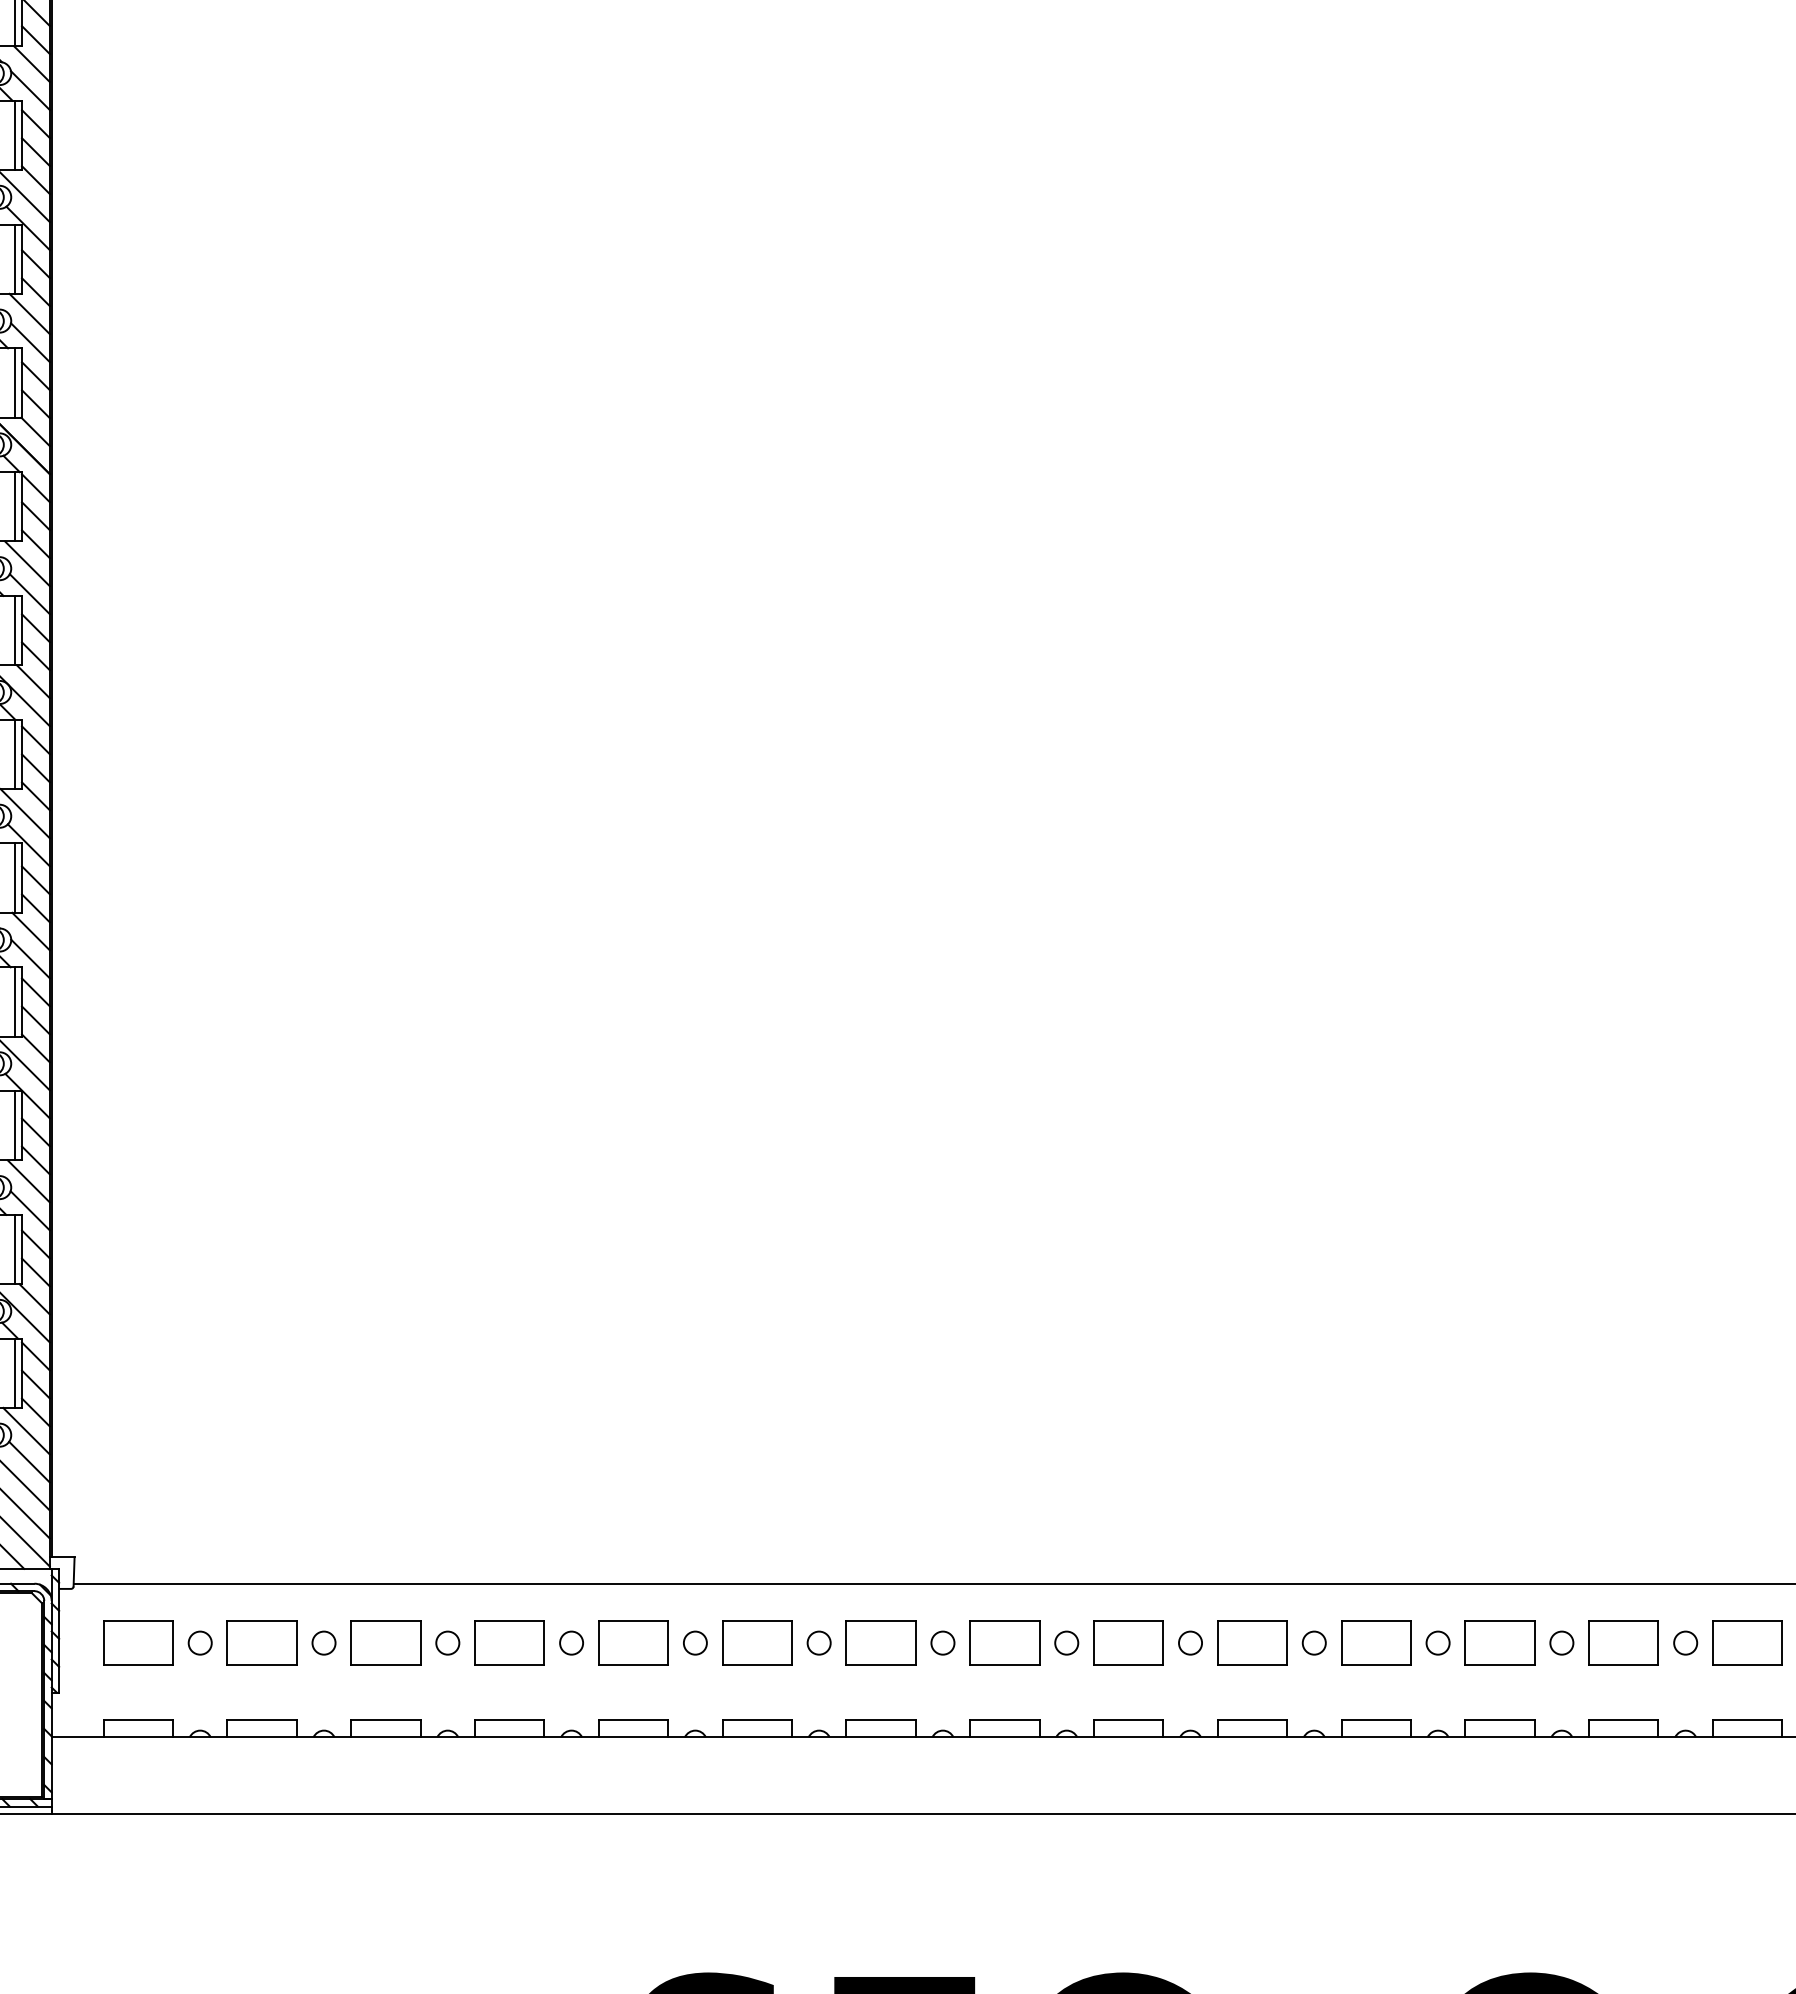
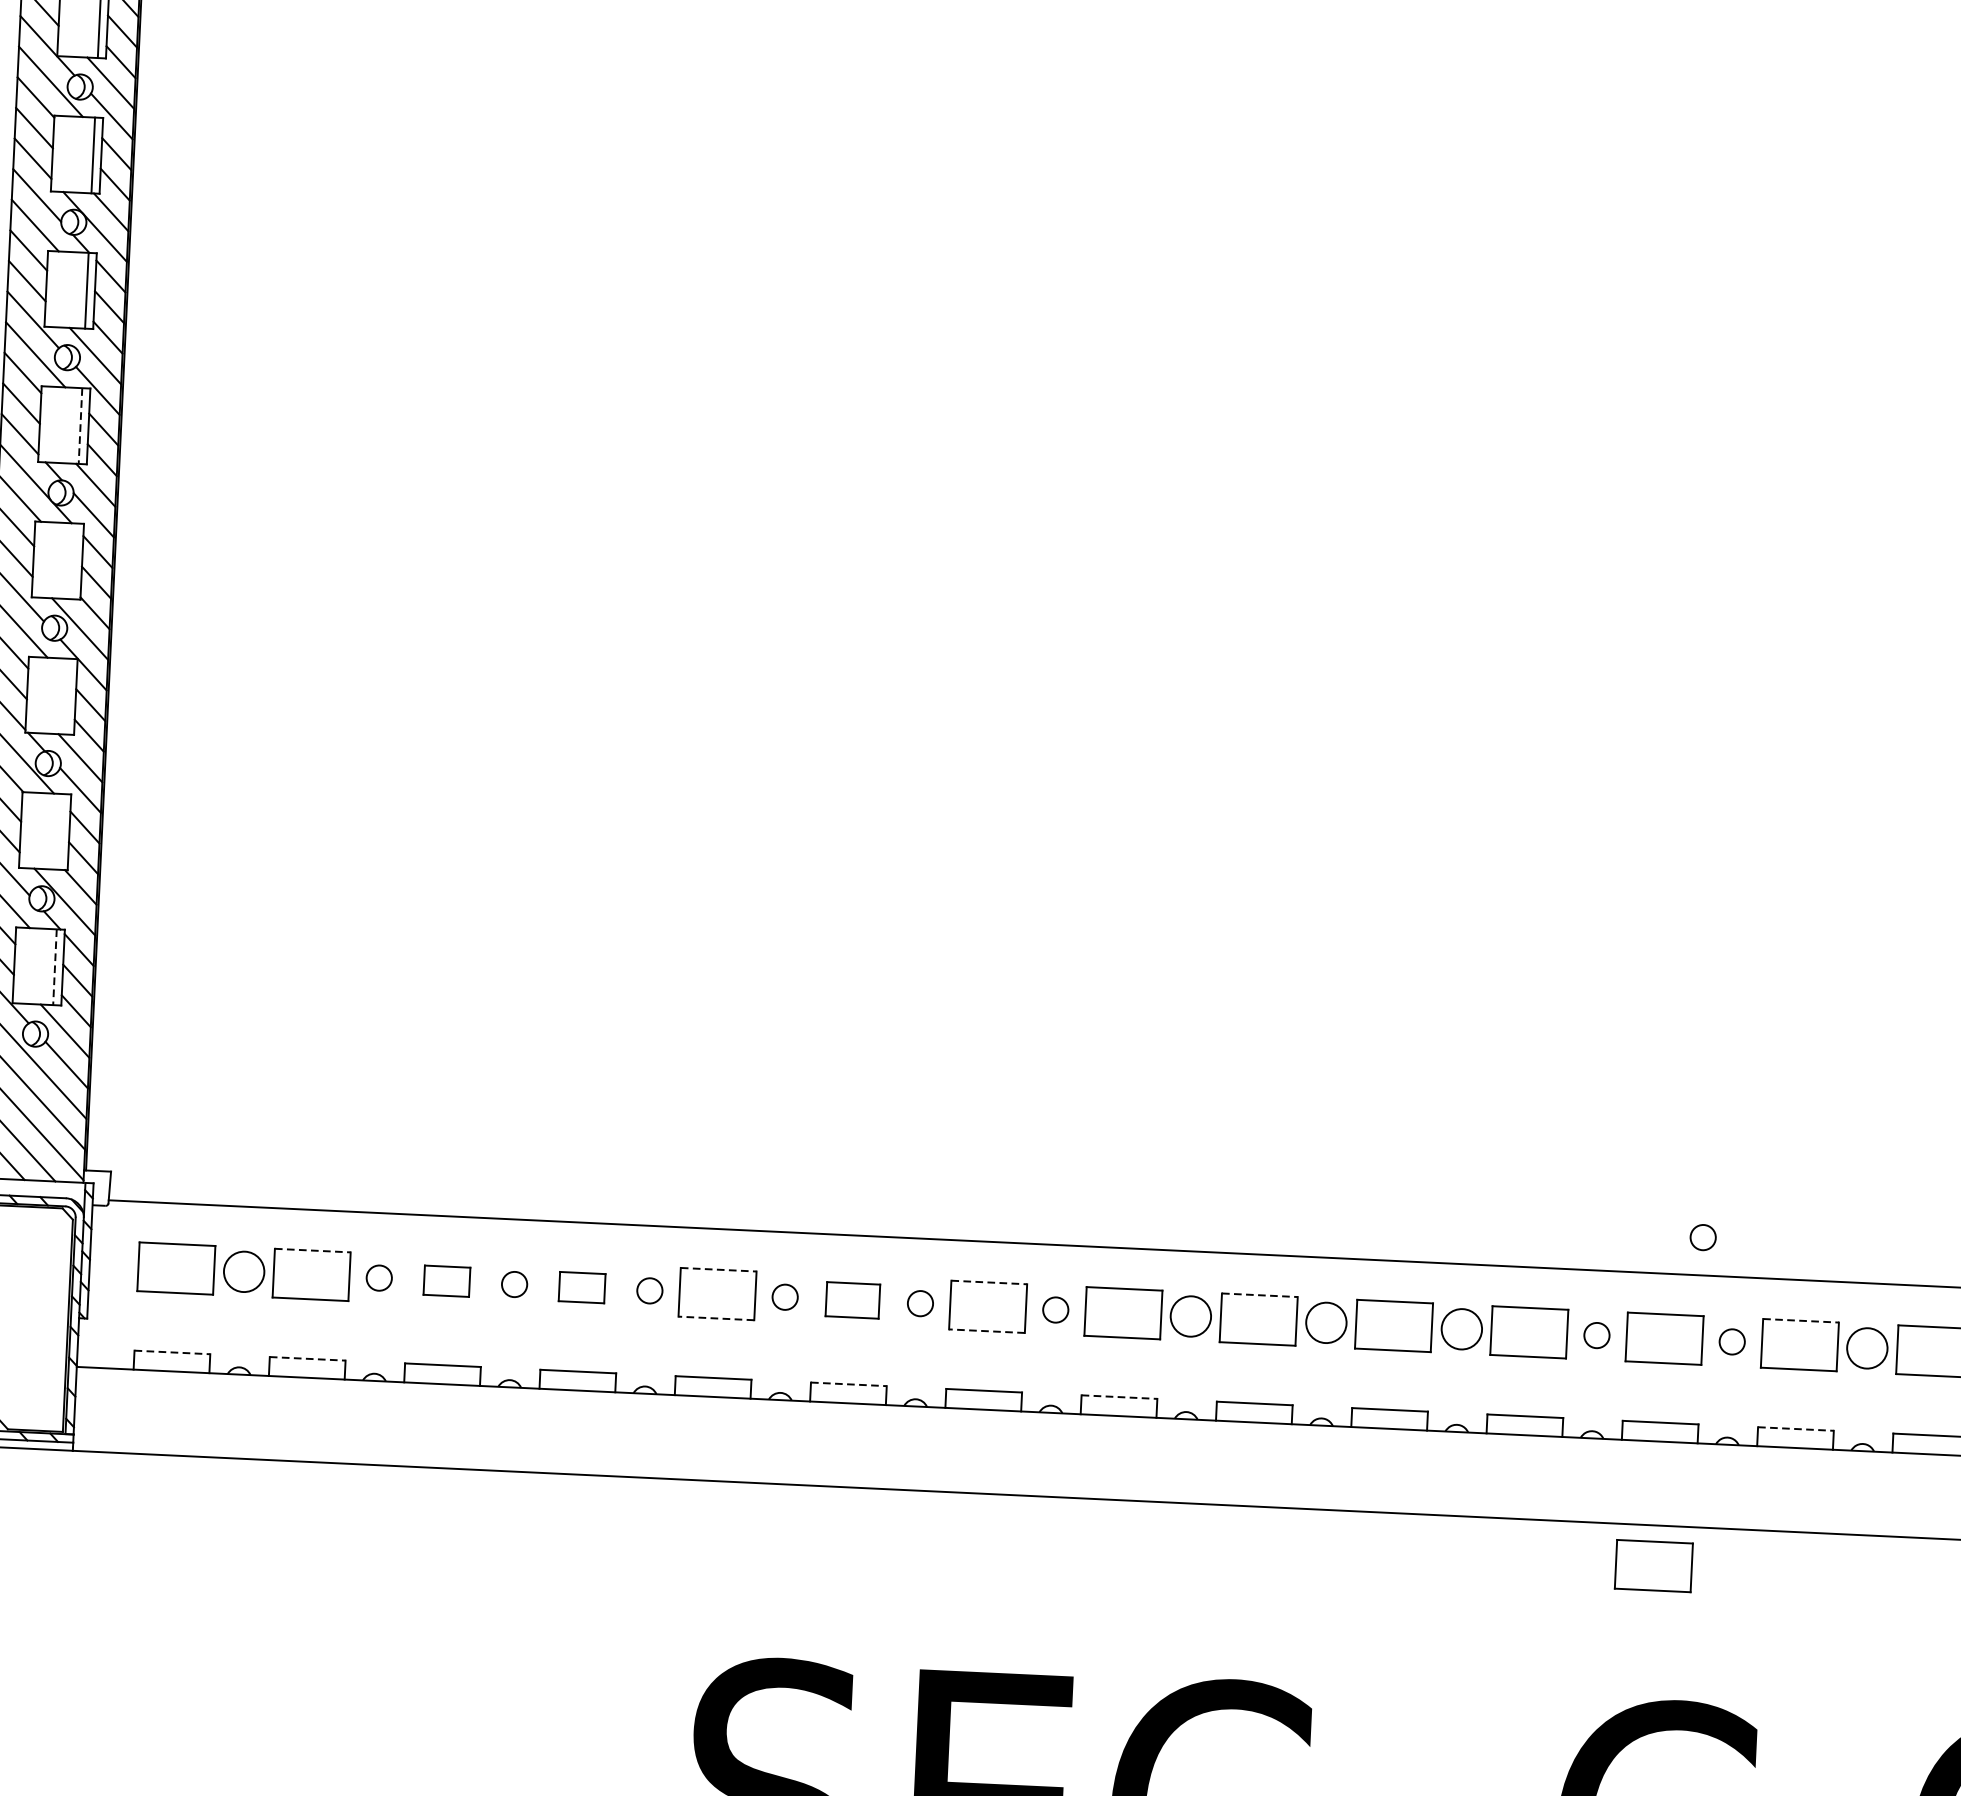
line: (14, 878) -> (80, 426), solid -> dashed
line: (14, 1001) -> (74, 560), removed
line: (14, 1125) -> (67, 696), removed
line: (14, 1249) -> (61, 831), removed
line: (14, 1373) -> (54, 967), solid -> dashed
circle: (1530, 1548) -> (1702, 1236), added
line: (262, 1620) -> (313, 1250), solid -> dashed
line: (633, 1620) -> (718, 1269), solid -> dashed
line: (881, 1620) -> (989, 1282), solid -> dashed
line: (1128, 1620) -> (1259, 1294), solid -> dashed
line: (1623, 1620) -> (1800, 1320), solid -> dashed
circle: (199, 1642) -> (243, 1271), size x1.6
part: (385, 1642) -> (446, 1280), size x0.6
part: (509, 1642) -> (582, 1286), size x0.6
part: (757, 1642) -> (853, 1299), size x0.7
circle: (1066, 1642) -> (1190, 1315), size x1.6
circle: (1190, 1642) -> (1326, 1322), size x1.6
circle: (1313, 1642) -> (1460, 1328), size x1.6
circle: (1685, 1642) -> (1867, 1347), size x1.6
line: (633, 1665) -> (716, 1318), solid -> dashed
line: (881, 1665) -> (987, 1331), solid -> dashed
line: (138, 1719) -> (172, 1352), solid -> dashed
line: (262, 1719) -> (308, 1358), solid -> dashed
line: (757, 1719) -> (849, 1383), solid -> dashed
line: (1004, 1719) -> (1119, 1396), solid -> dashed
line: (1623, 1719) -> (1795, 1428), solid -> dashed
part: (1499, 1850) -> (1653, 1565), added

